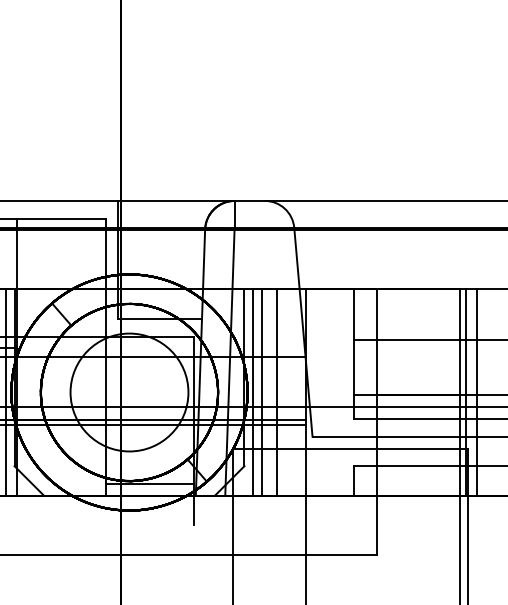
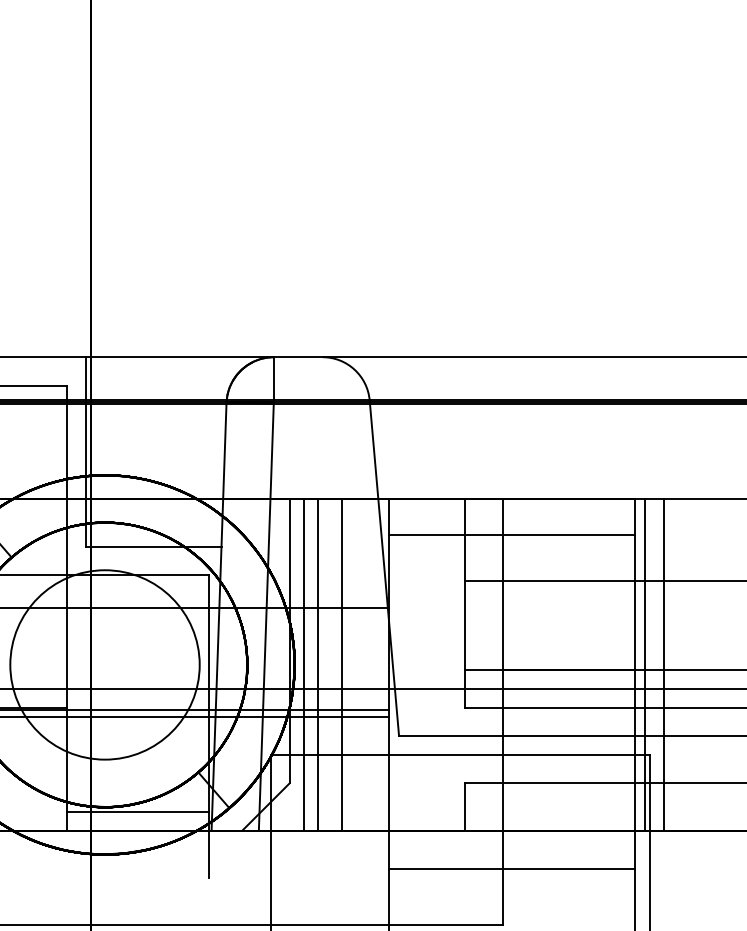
line: (382, 311) -> (511, 534), added
line: (382, 519) -> (511, 868), added

